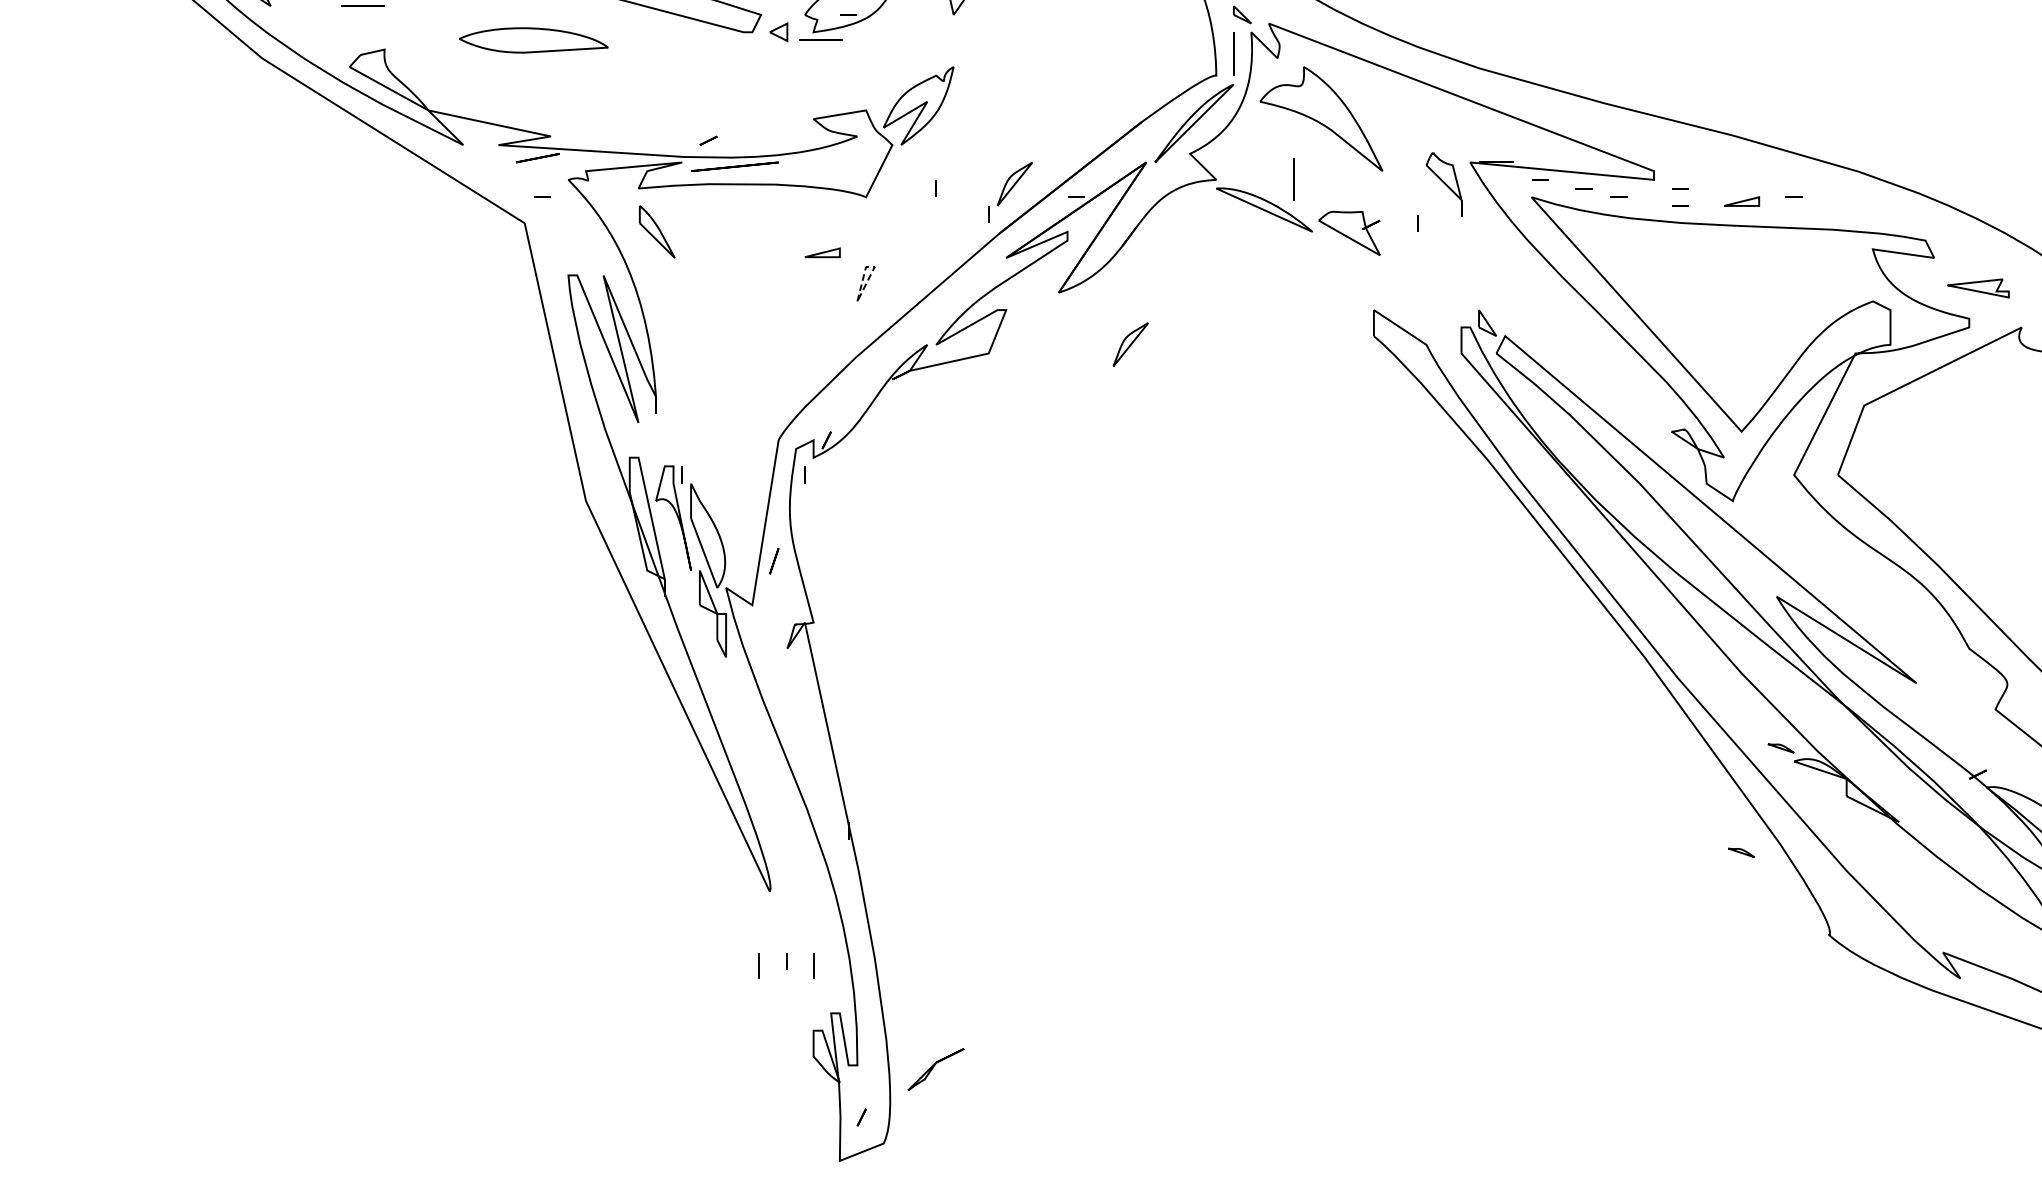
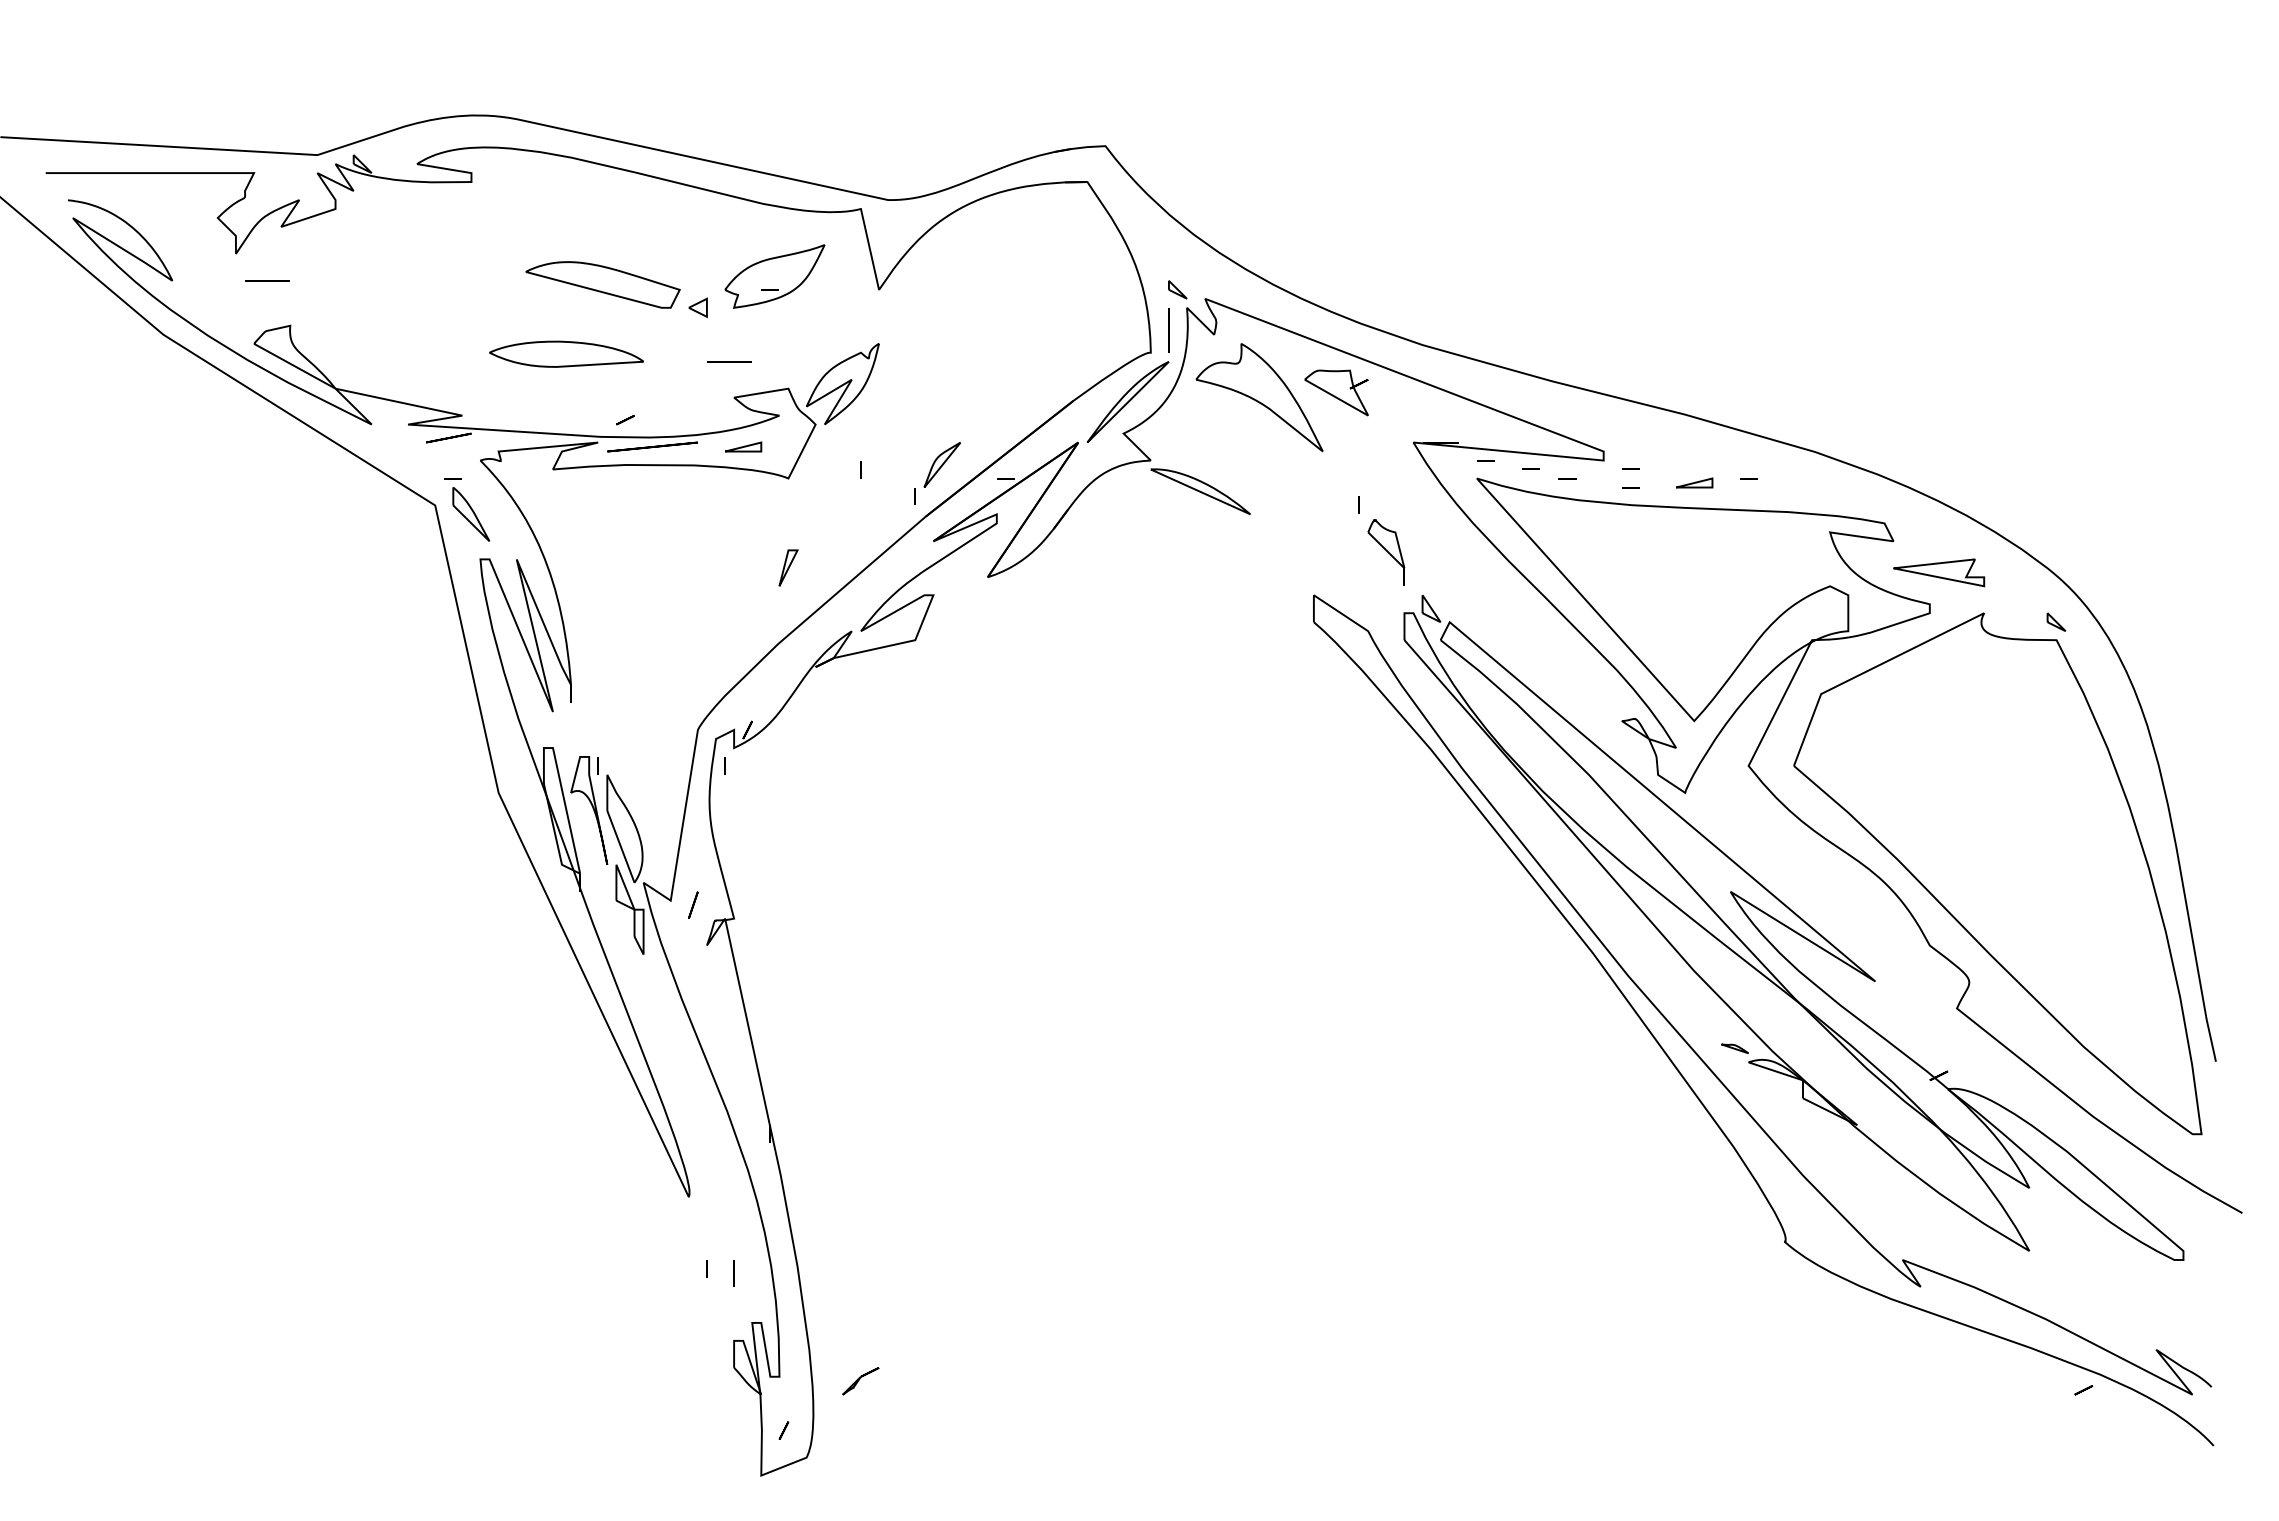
part: (533, 39) -> (566, 353), moved
line: (820, 39) -> (729, 361), moved
line: (1293, 179) -> (1230, 460), removed
part: (1444, 184) -> (1386, 552), moved
part: (657, 232) -> (471, 514), moved
part: (1349, 232) -> (1336, 392), moved
part: (822, 252) -> (743, 446), moved
line: (871, 266) -> (794, 550), dashed -> solid
part: (1978, 288) -> (1939, 572), size x1.43
part: (1130, 344) -> (1061, 630), removed
line: (774, 560) -> (693, 904), moved
part: (1740, 852) -> (1693, 1156), removed
line: (758, 965) -> (677, 1273), removed
part: (935, 1069) -> (860, 1381), size x0.62

